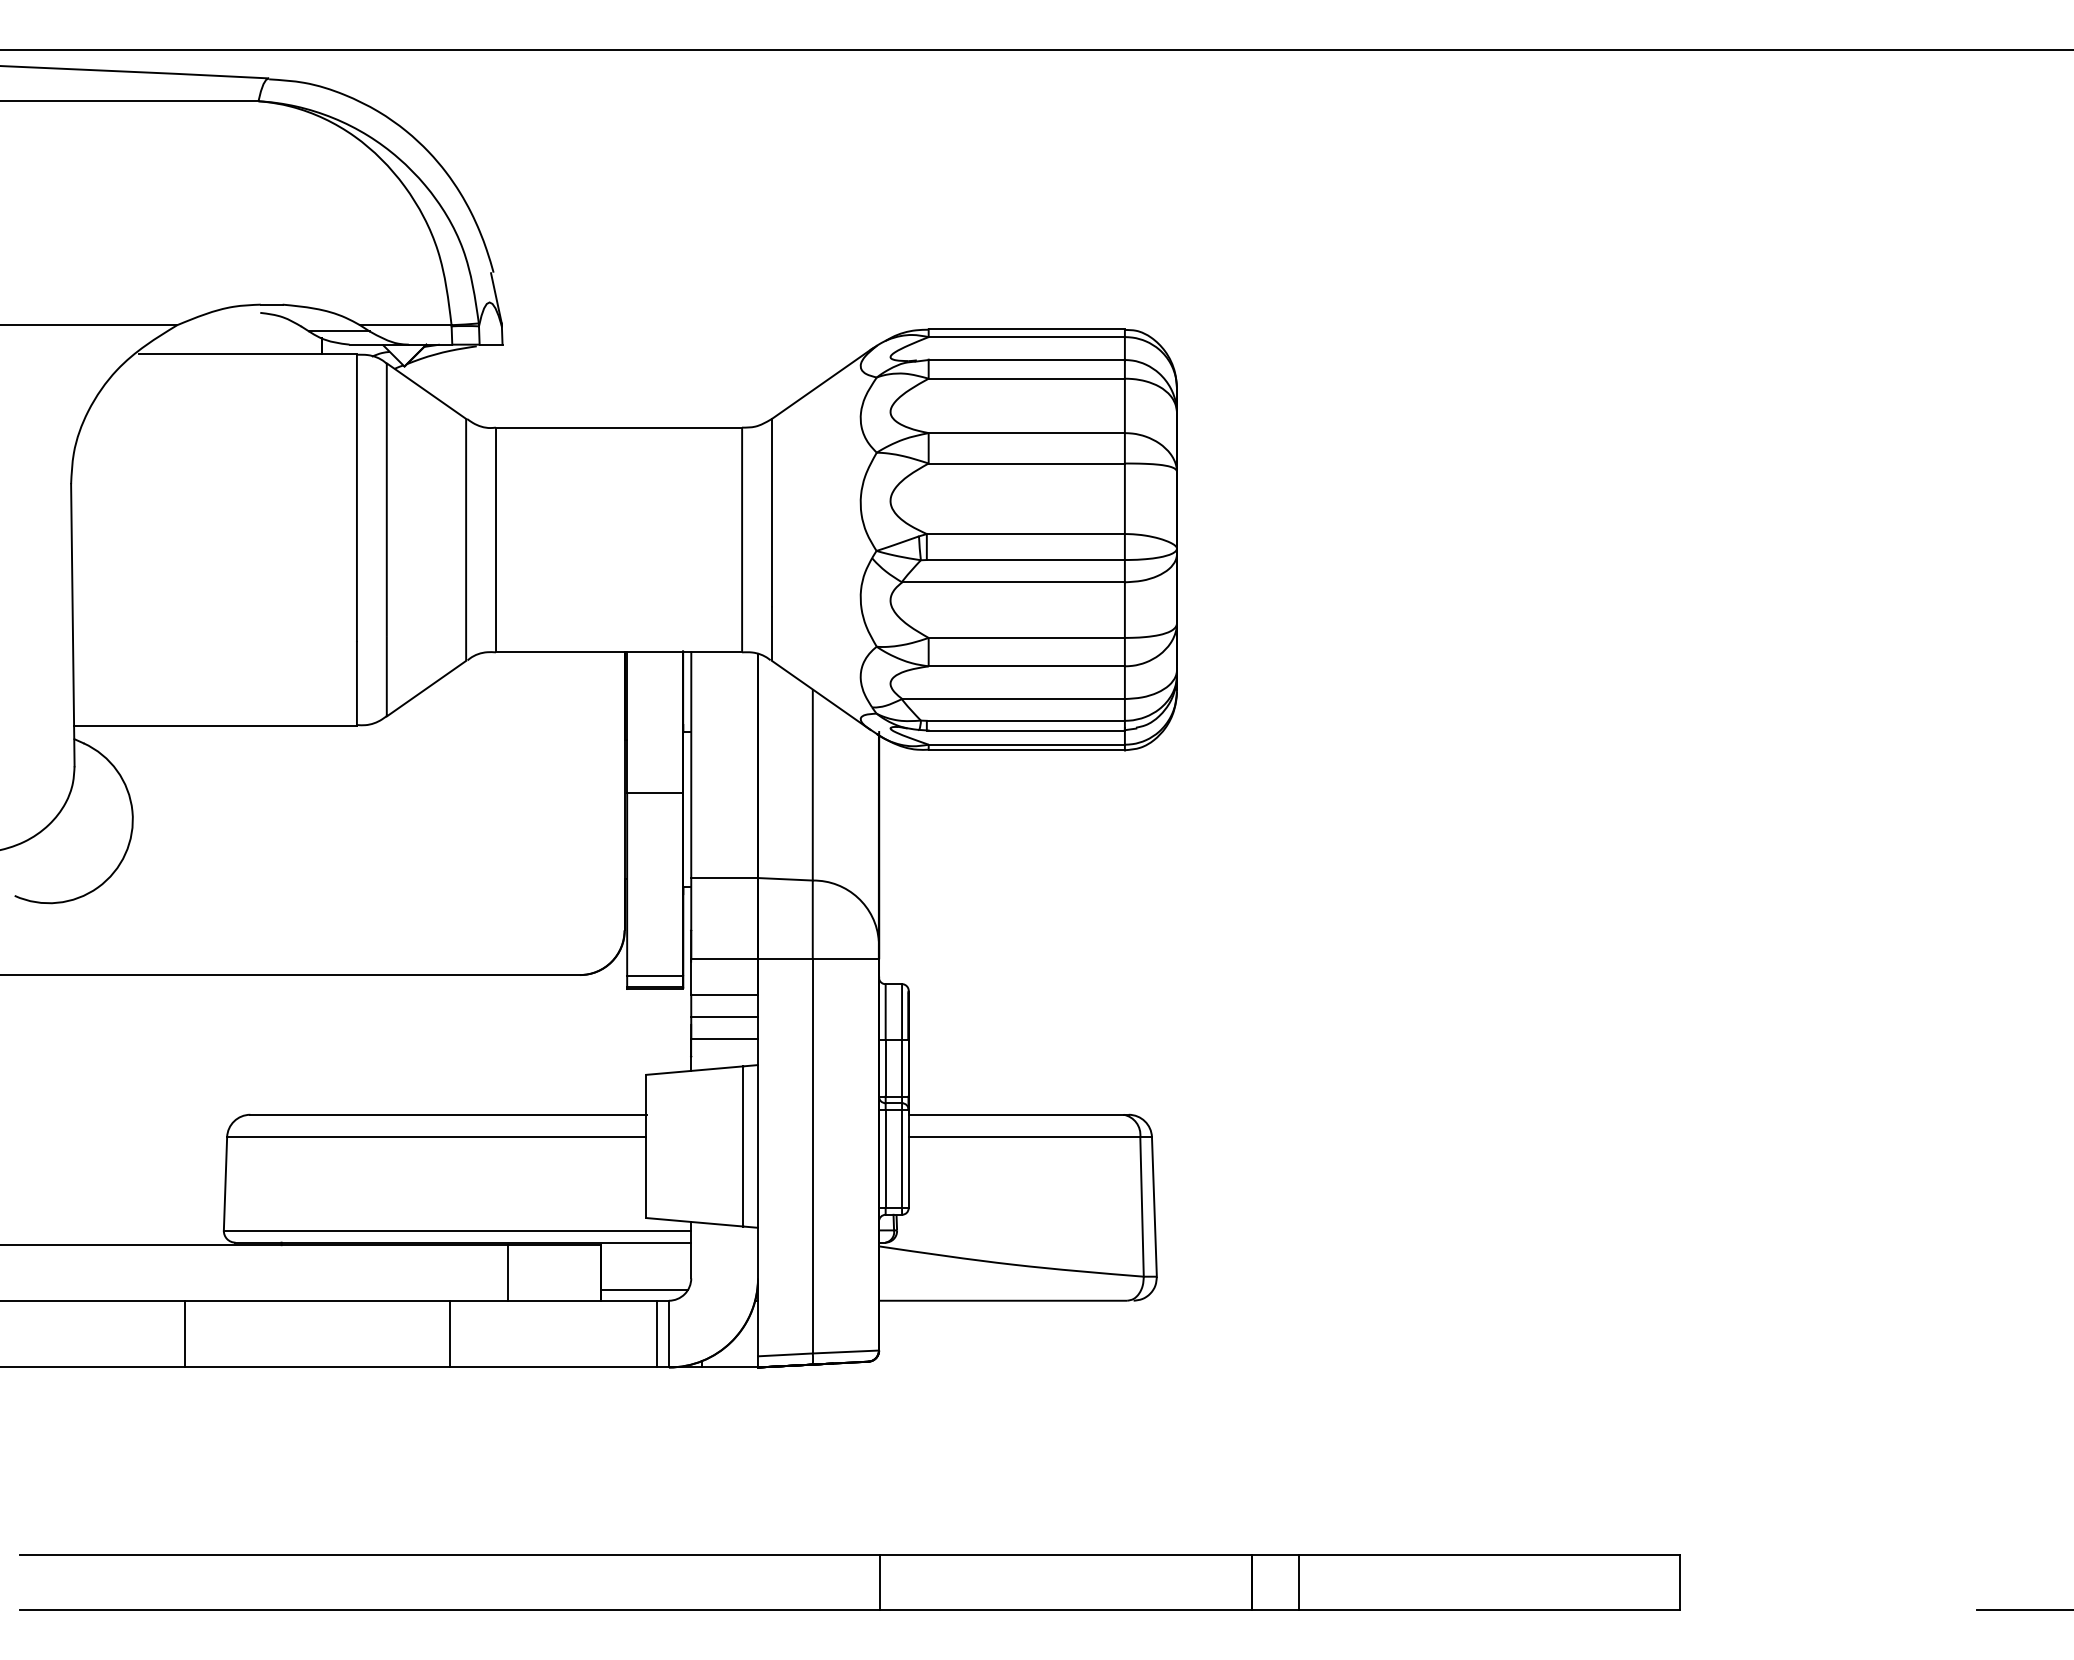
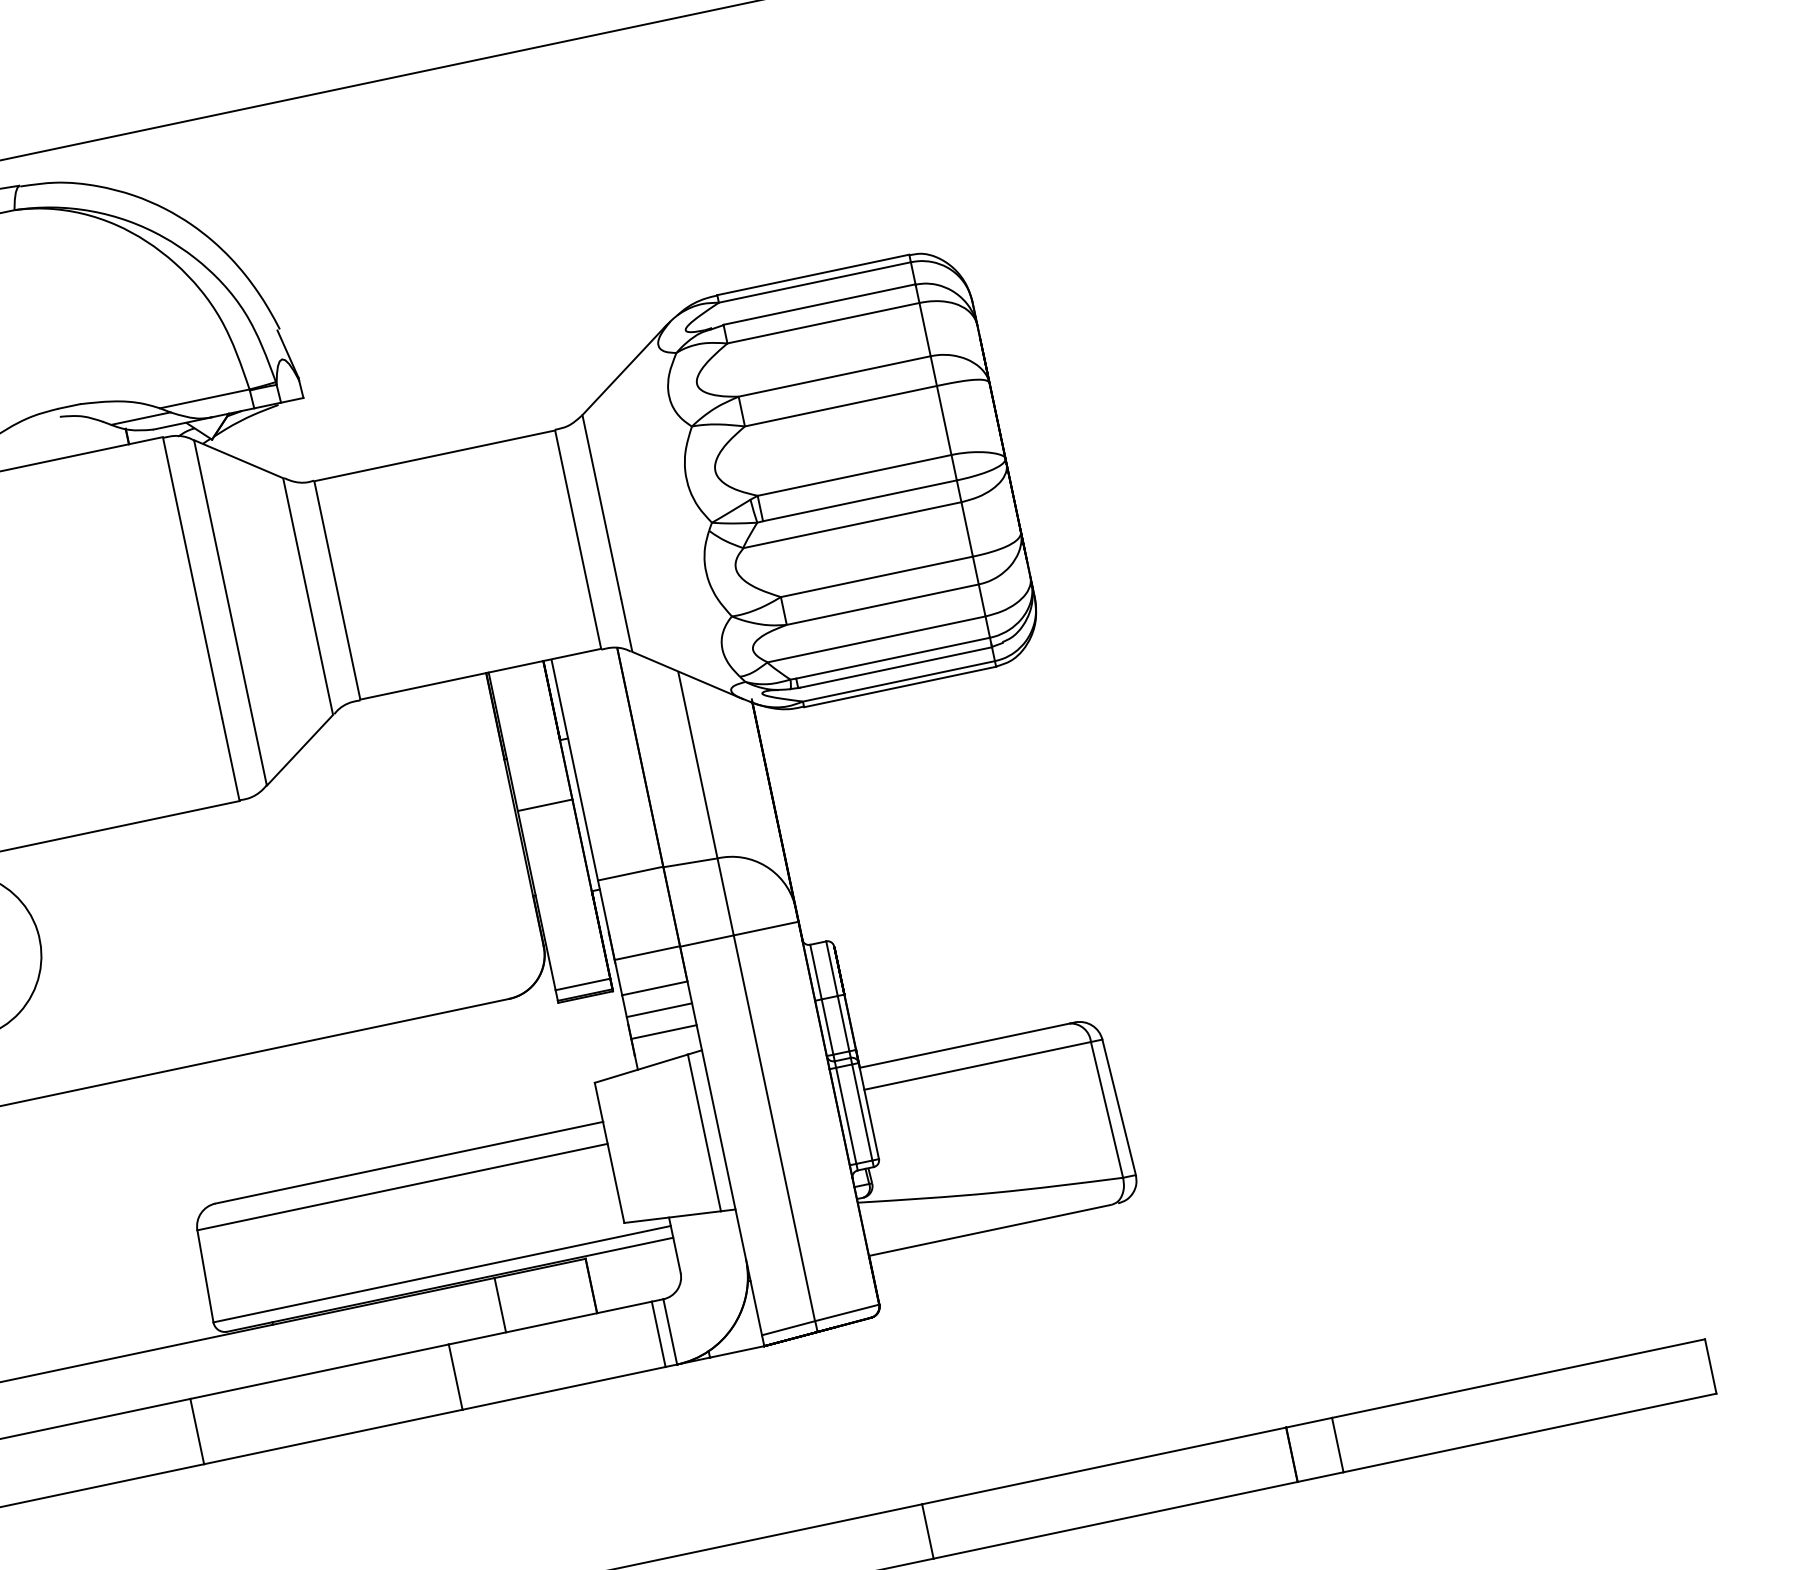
line: (644, 1289) -> (637, 1293), removed

